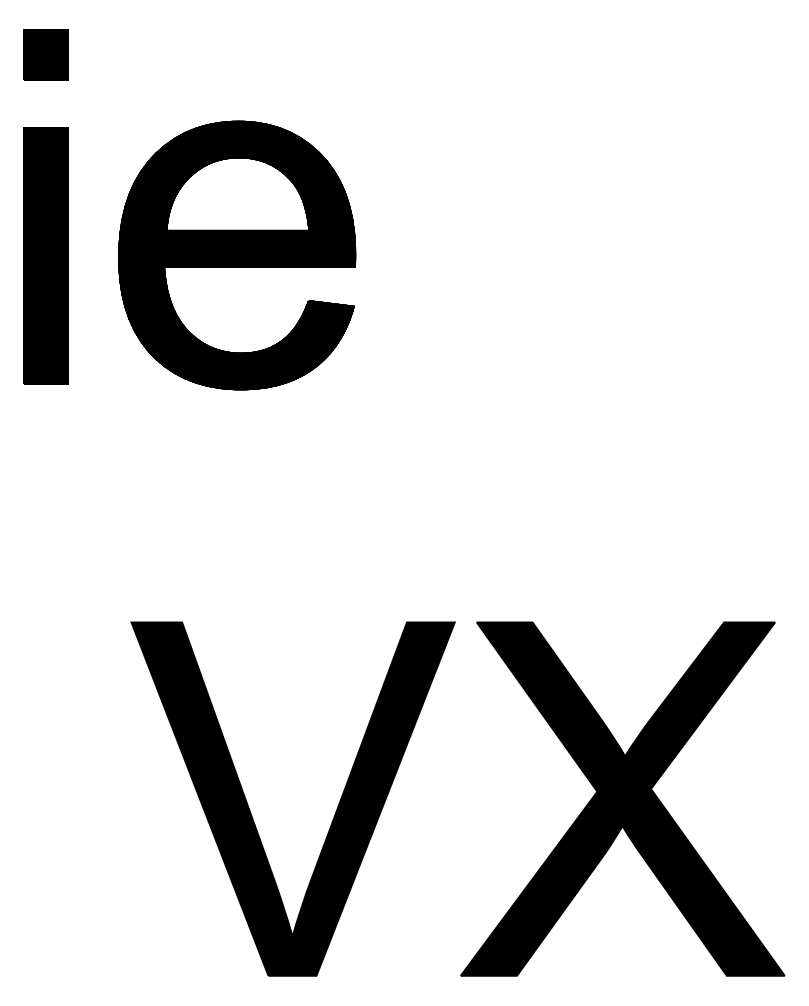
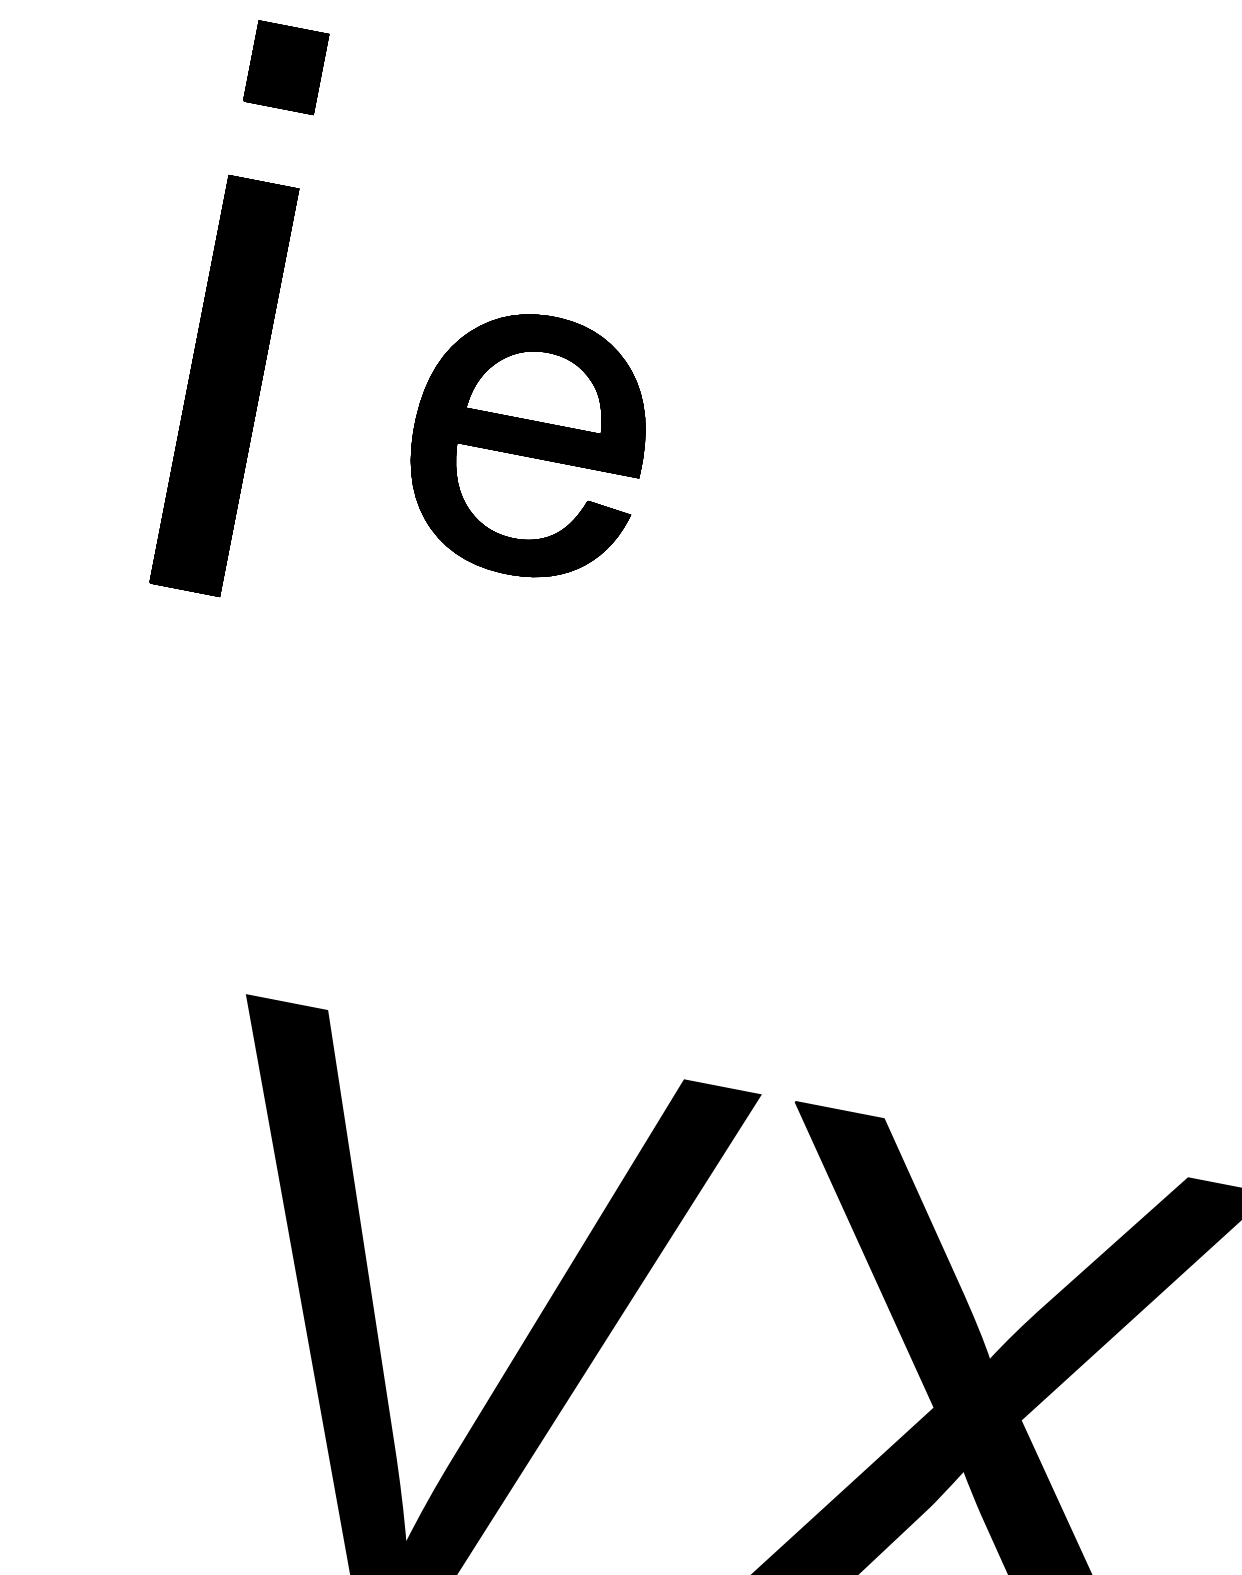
part: (237, 255) -> (528, 445), size x0.6

